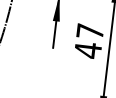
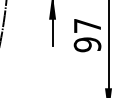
text: (88, 50) -> (87, 44), 47 -> 97

